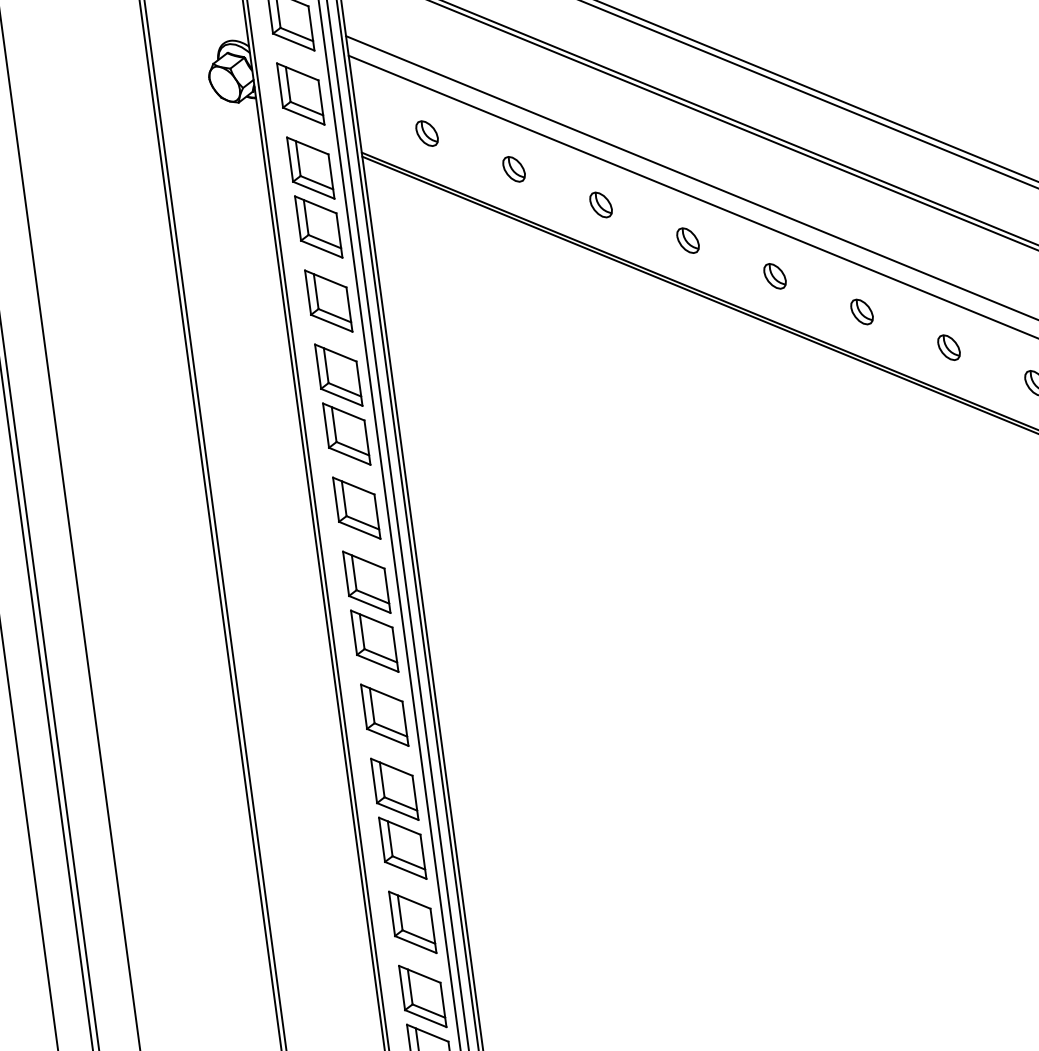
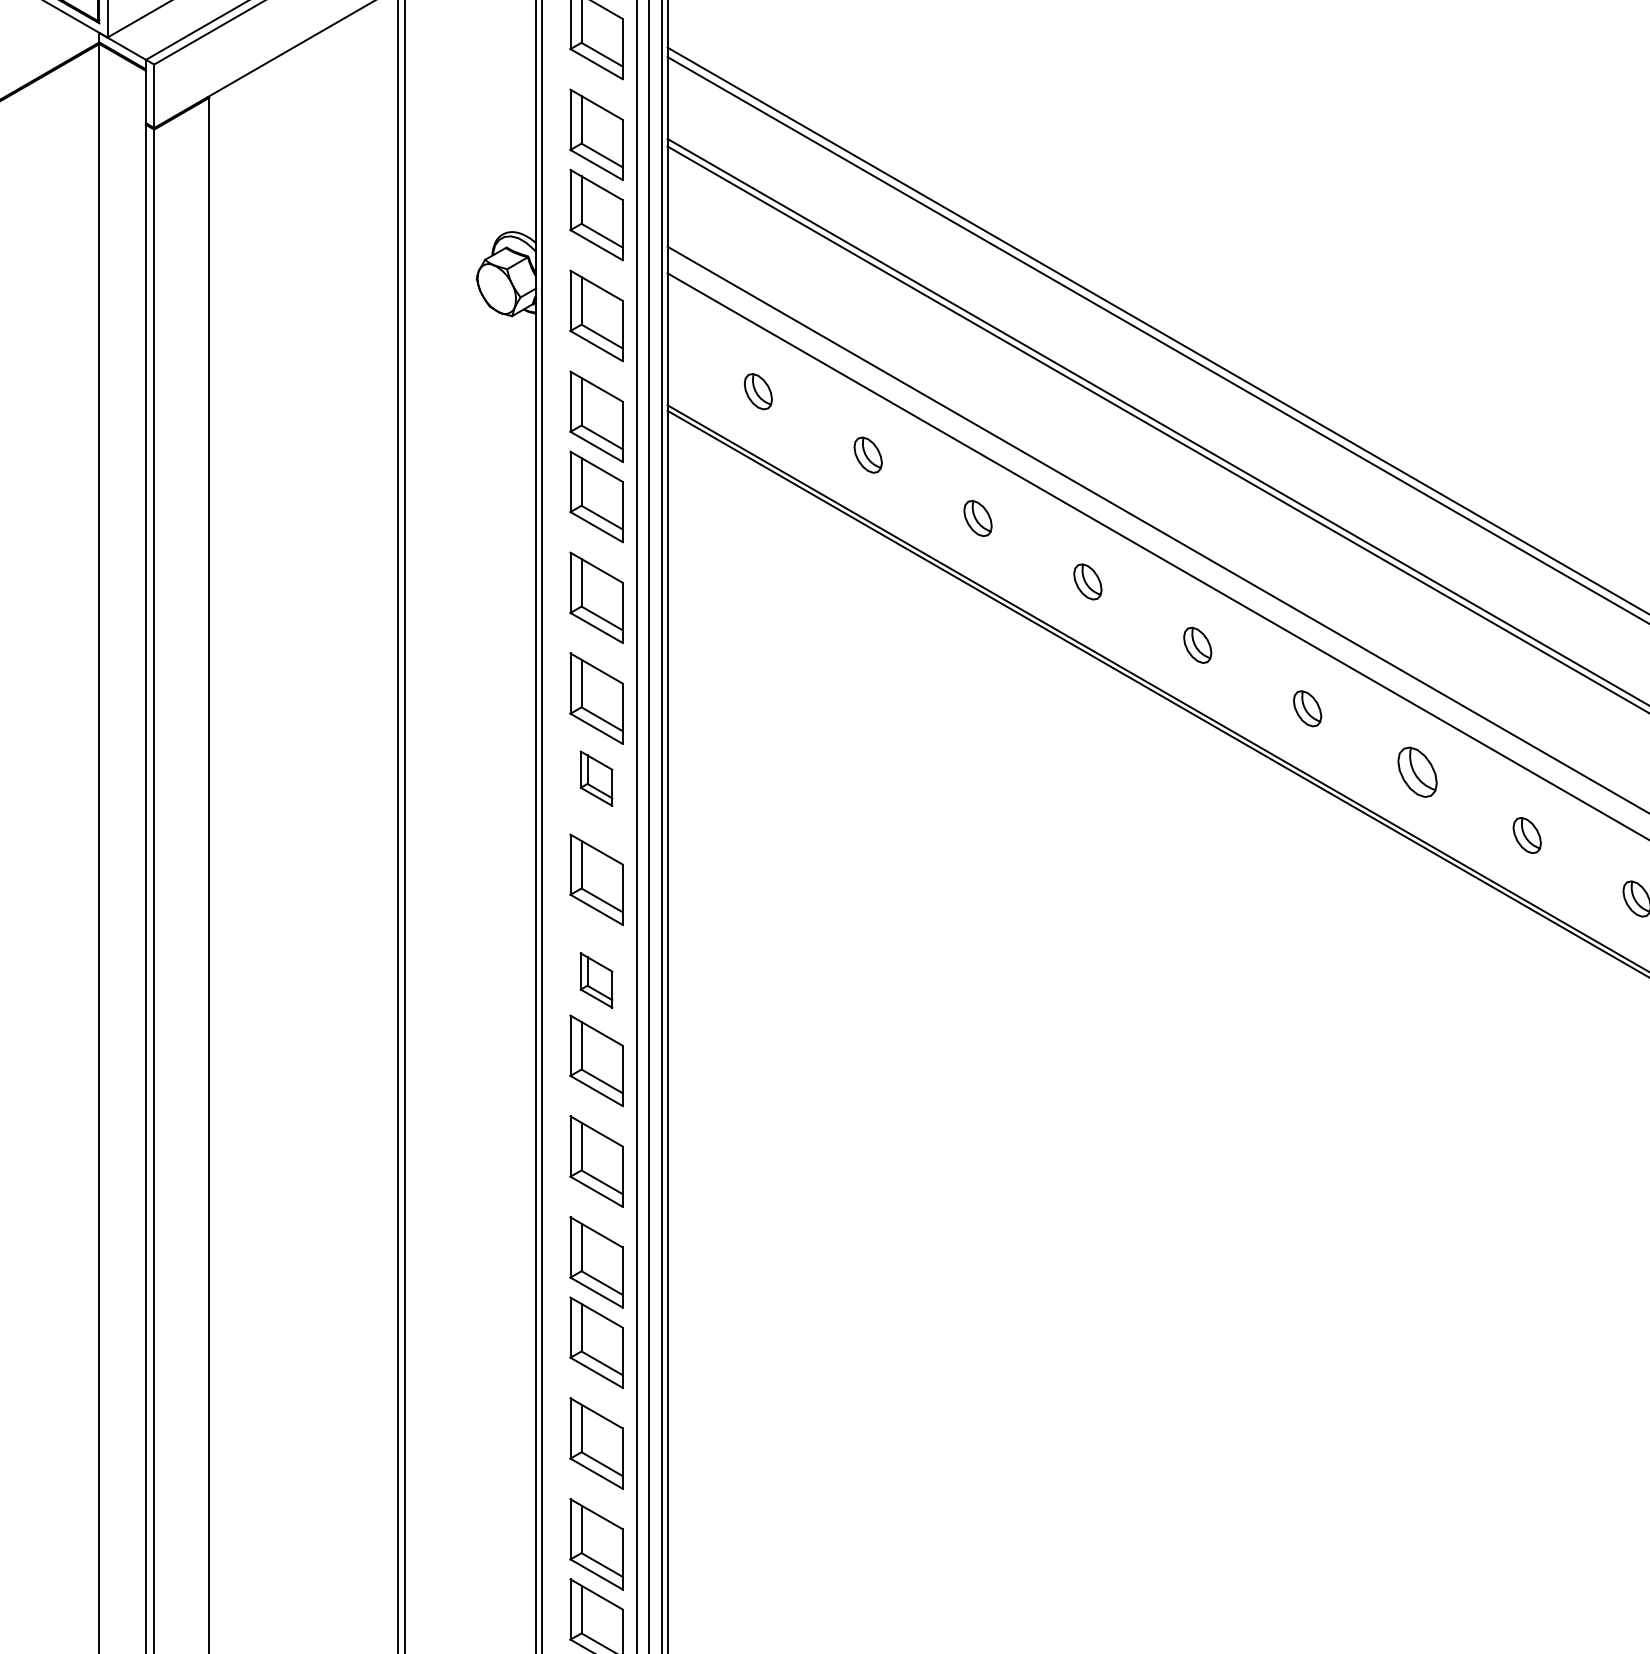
part: (948, 347) -> (1416, 771), size x1.4
part: (346, 433) -> (596, 778), size x0.6
part: (366, 582) -> (596, 980), size x0.6

